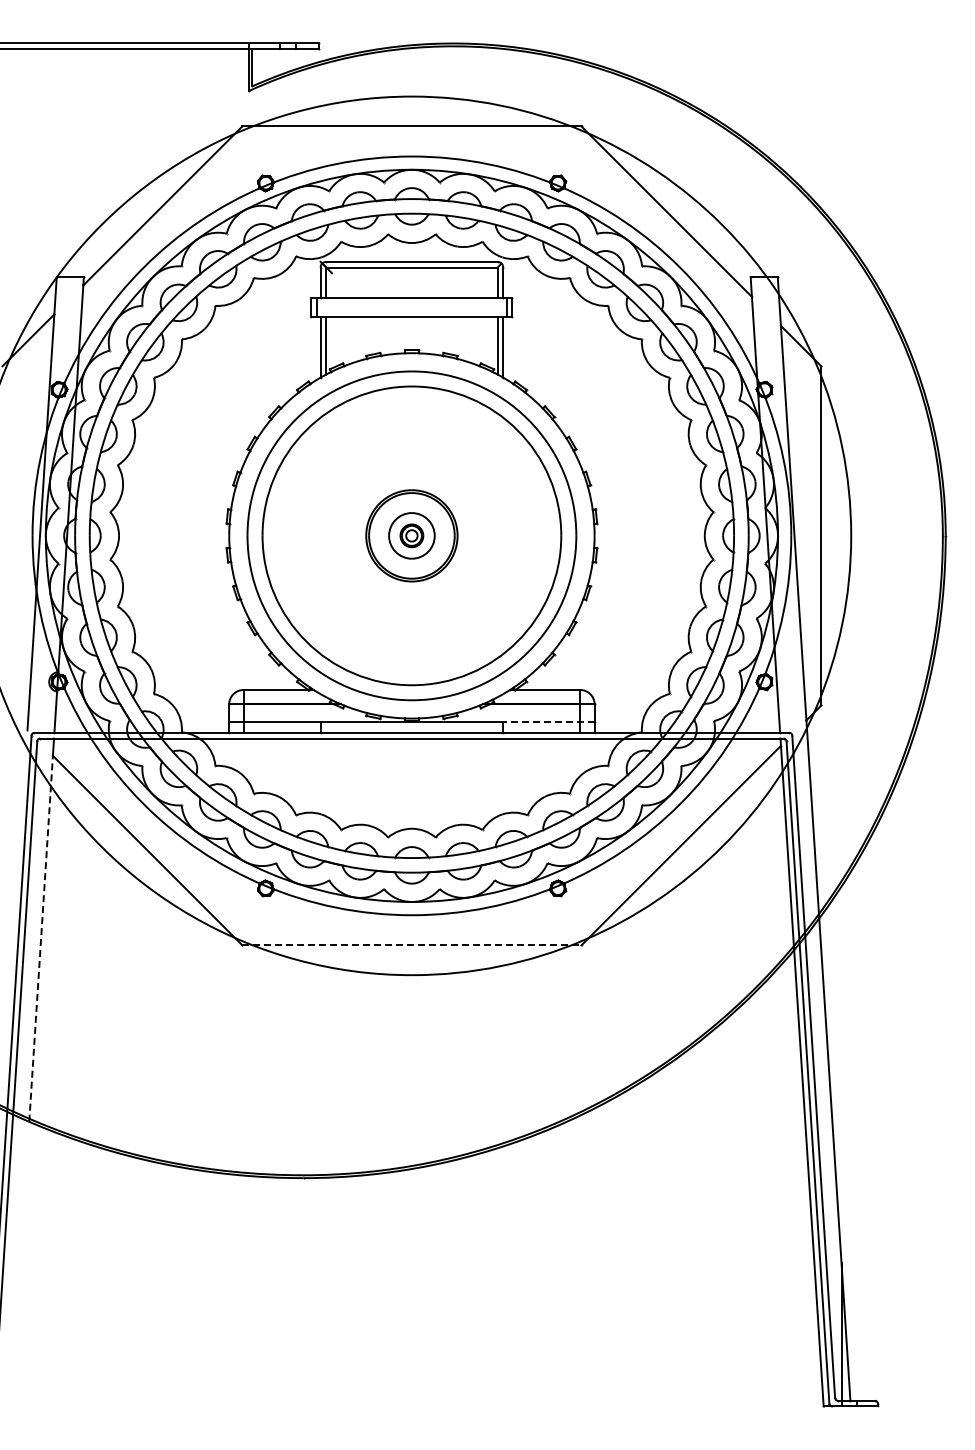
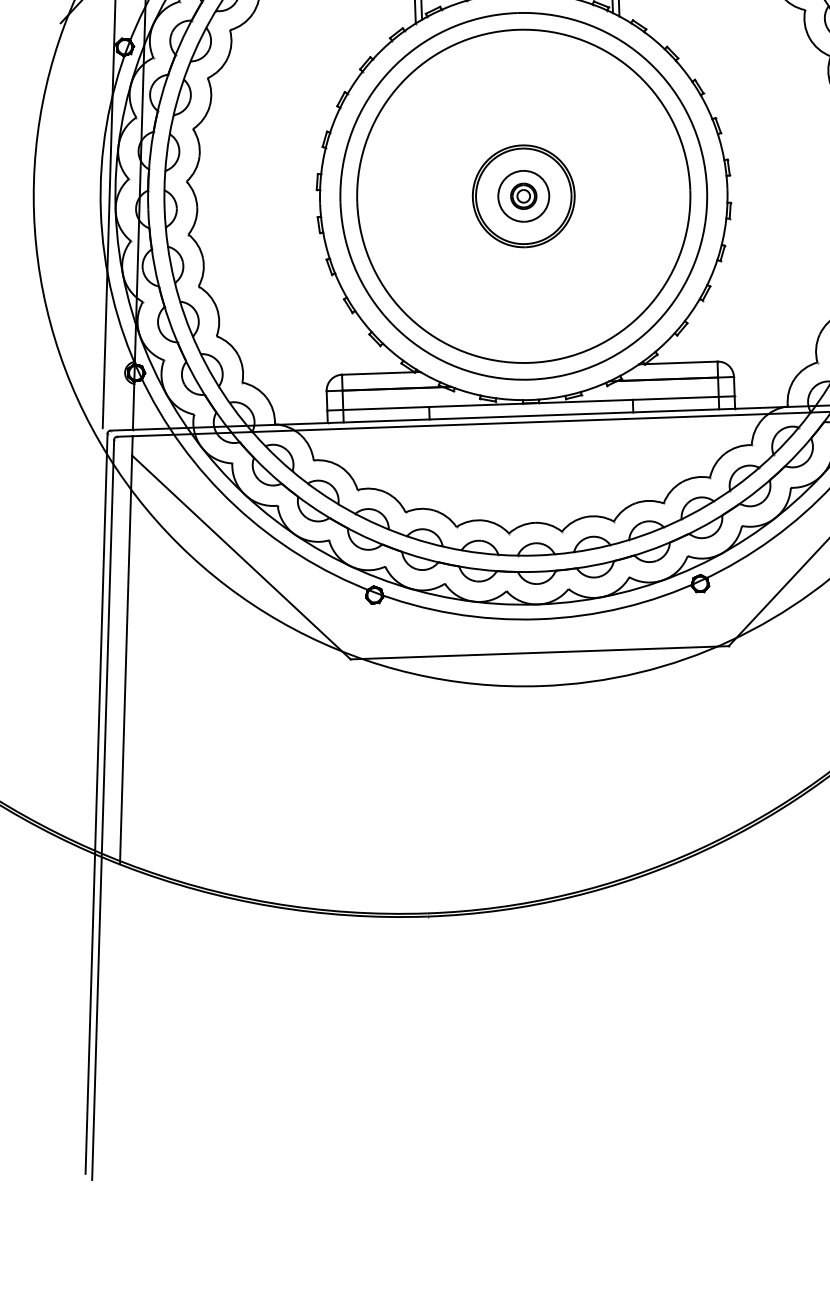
line: (548, 721) -> (683, 397), dashed -> solid
line: (41, 938) -> (126, 659), dashed -> solid
line: (411, 945) -> (539, 653), dashed -> solid

